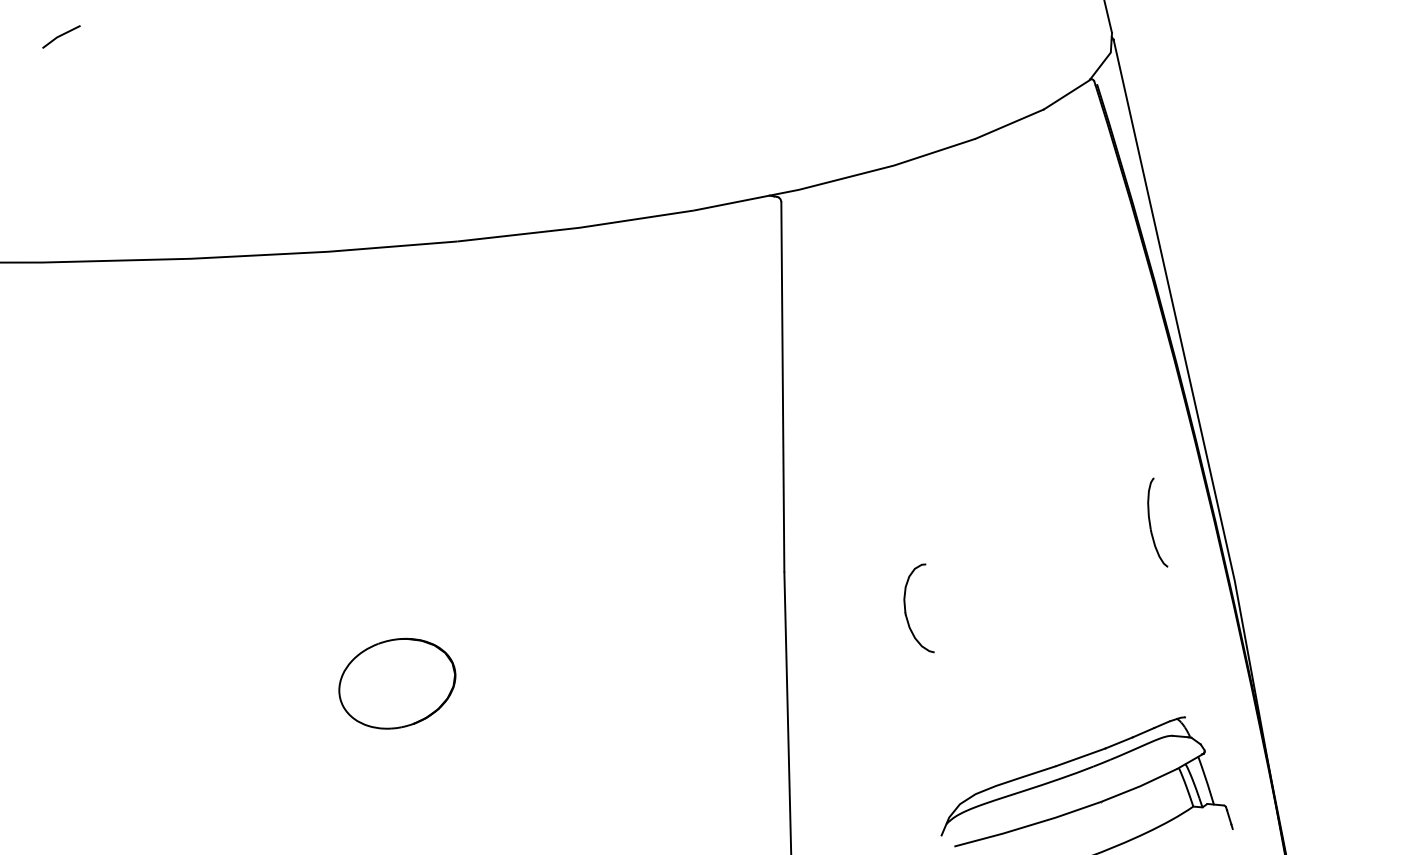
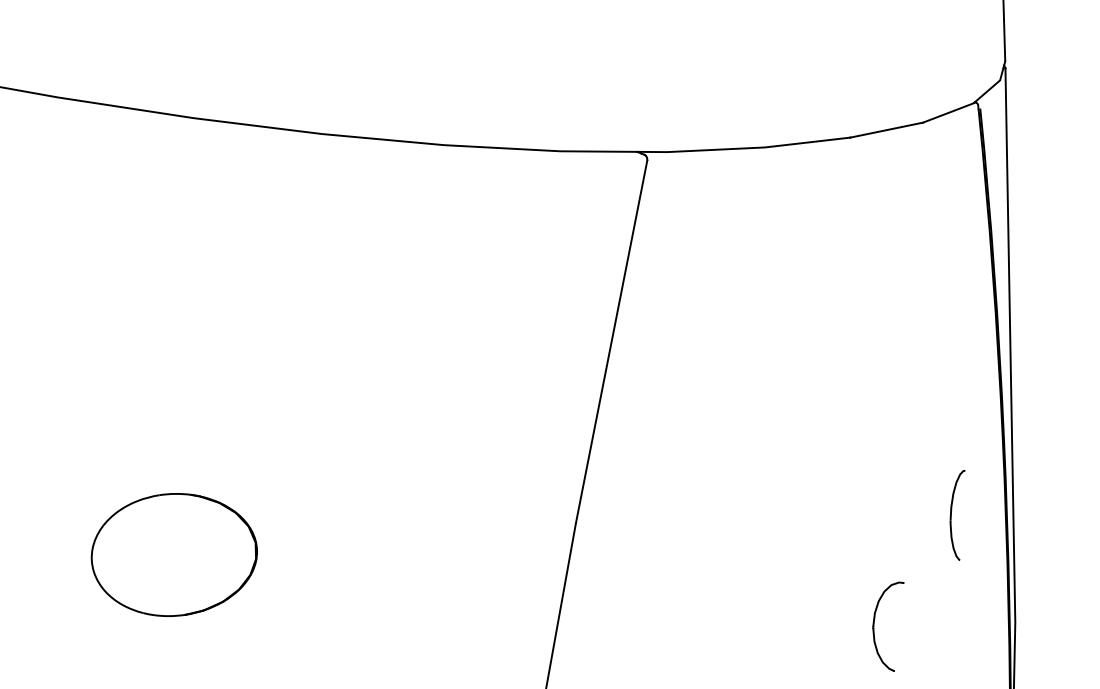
part: (1151, 525) -> (952, 516), moved
part: (906, 610) -> (874, 624), moved
part: (397, 683) -> (174, 554), size x1.4

